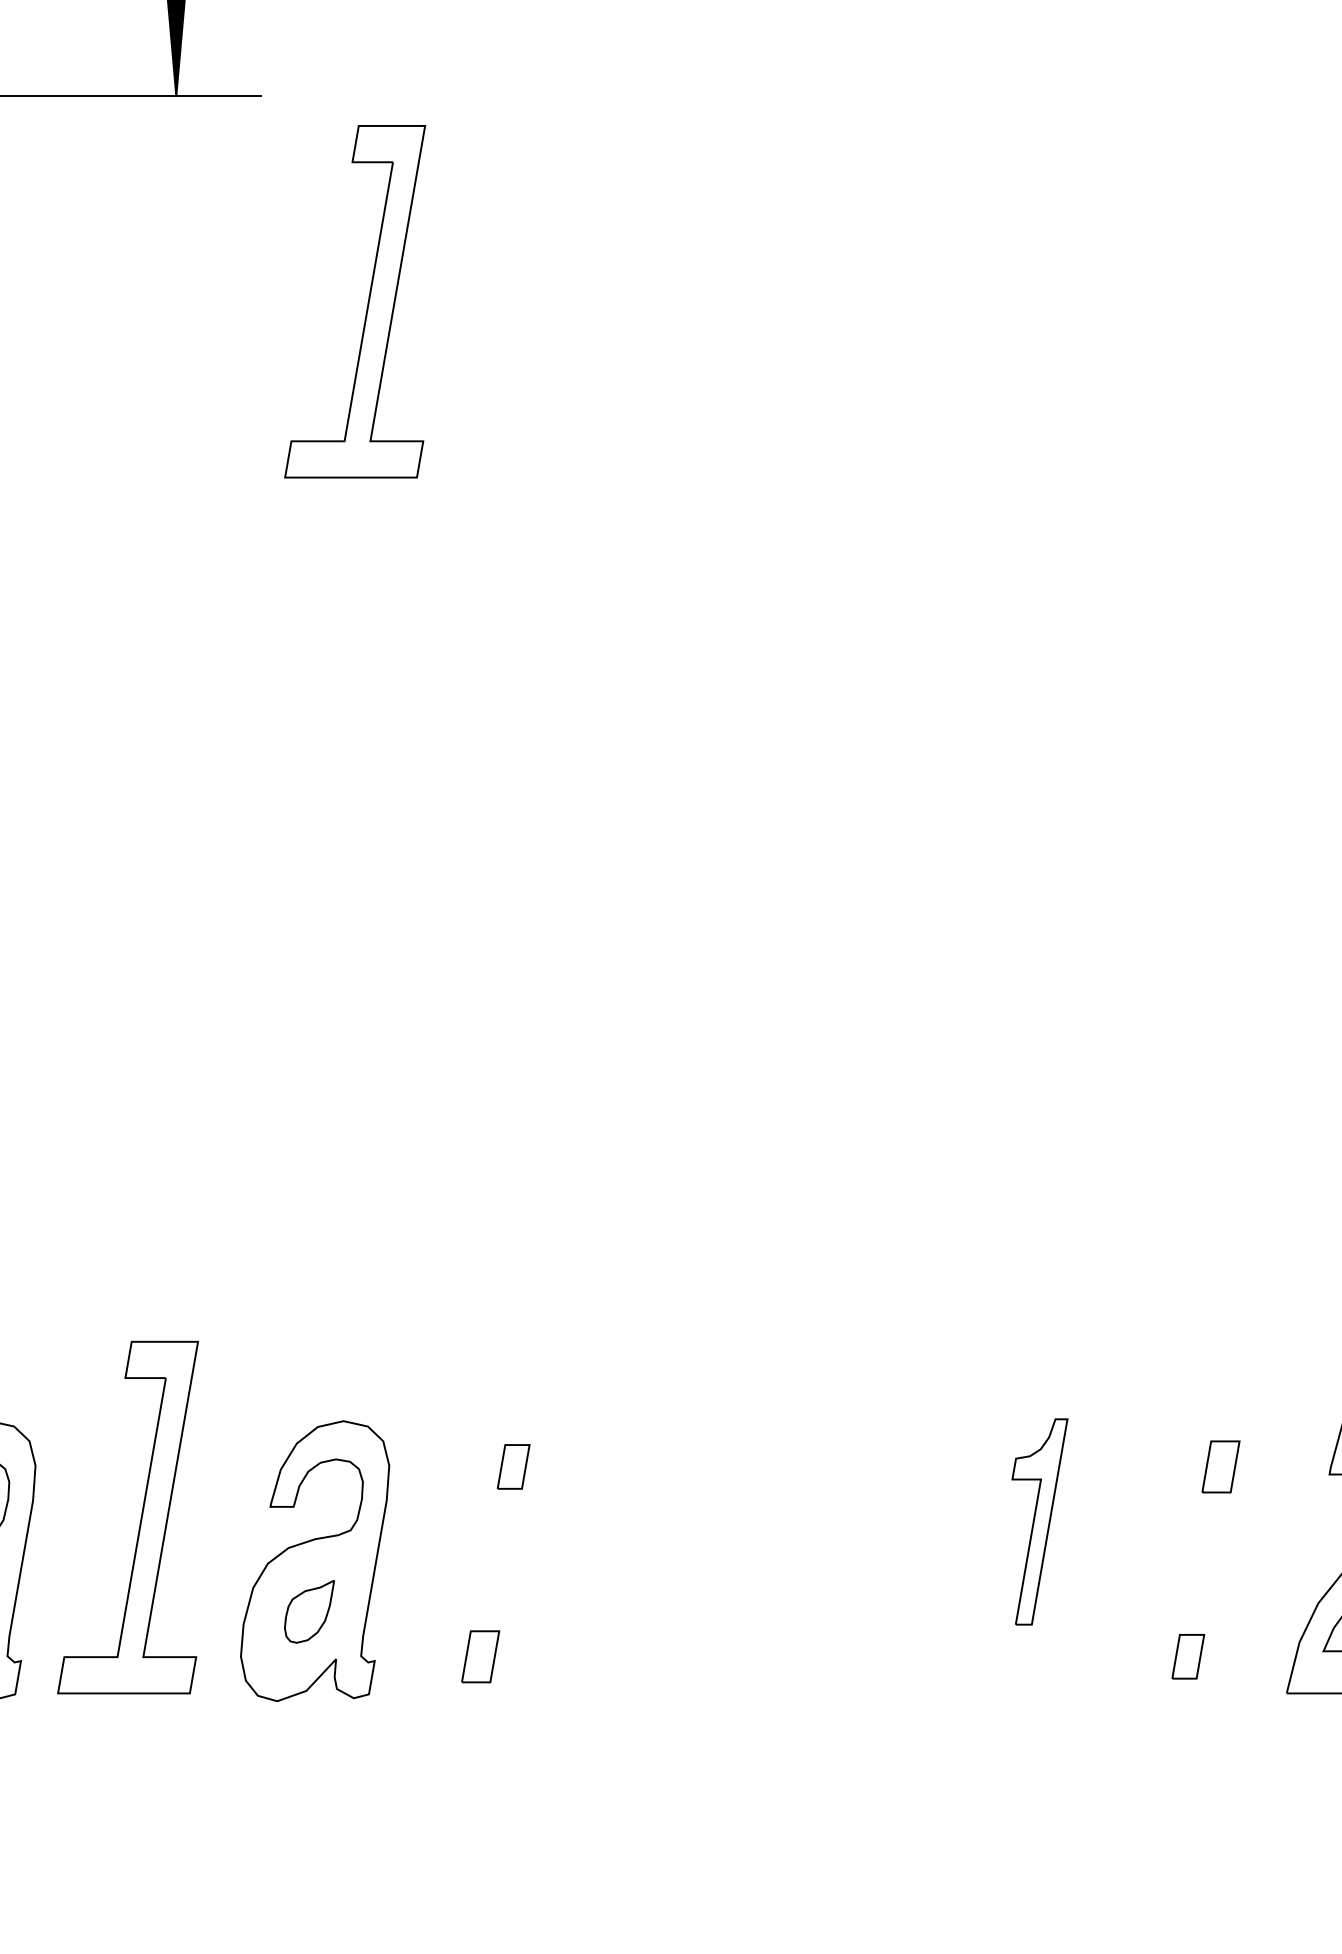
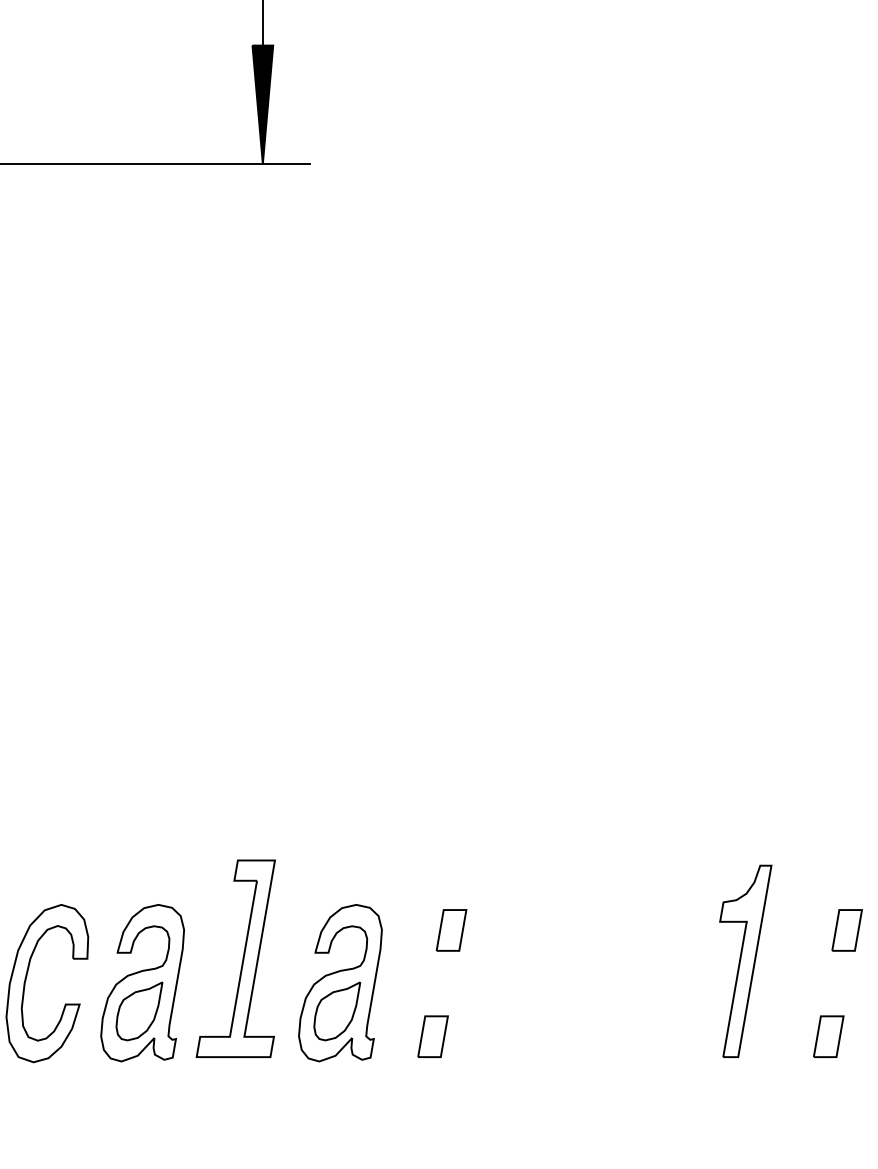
part: (367, 301) -> (369, 278), removed
part: (513, 1467) -> (451, 930), size x1.67
part: (1219, 1467) -> (846, 930), size x1.43
part: (1039, 1520) -> (745, 960), size x1.67
part: (309, 1611) -> (337, 1011), size x1.67
part: (479, 1656) -> (432, 1036), size x1.43
part: (1187, 1656) -> (828, 1036), size x1.67

